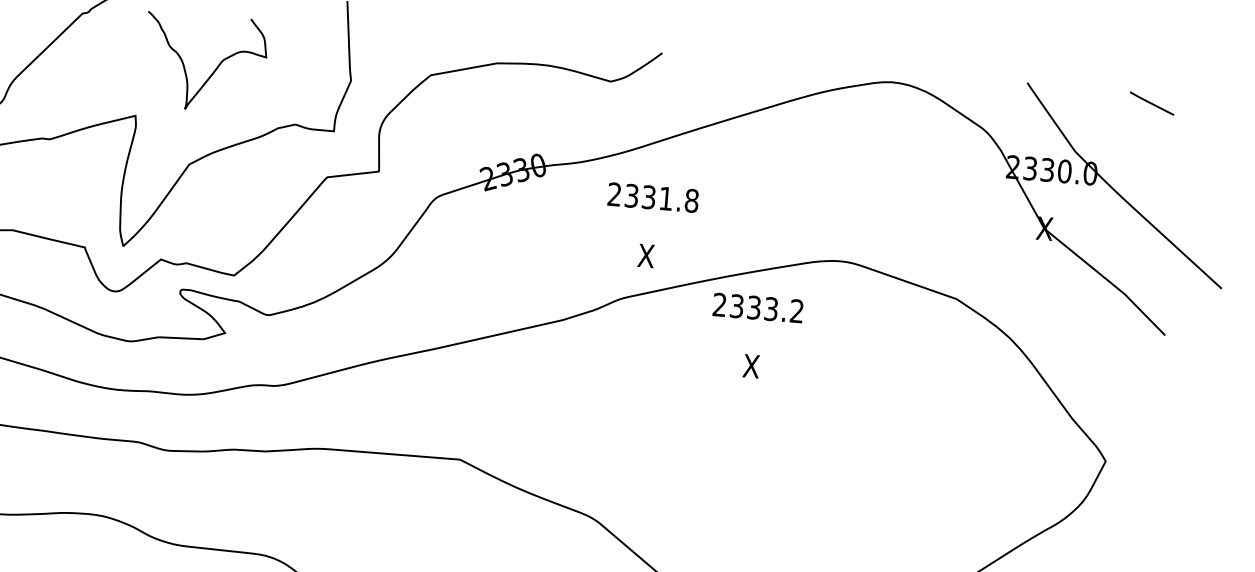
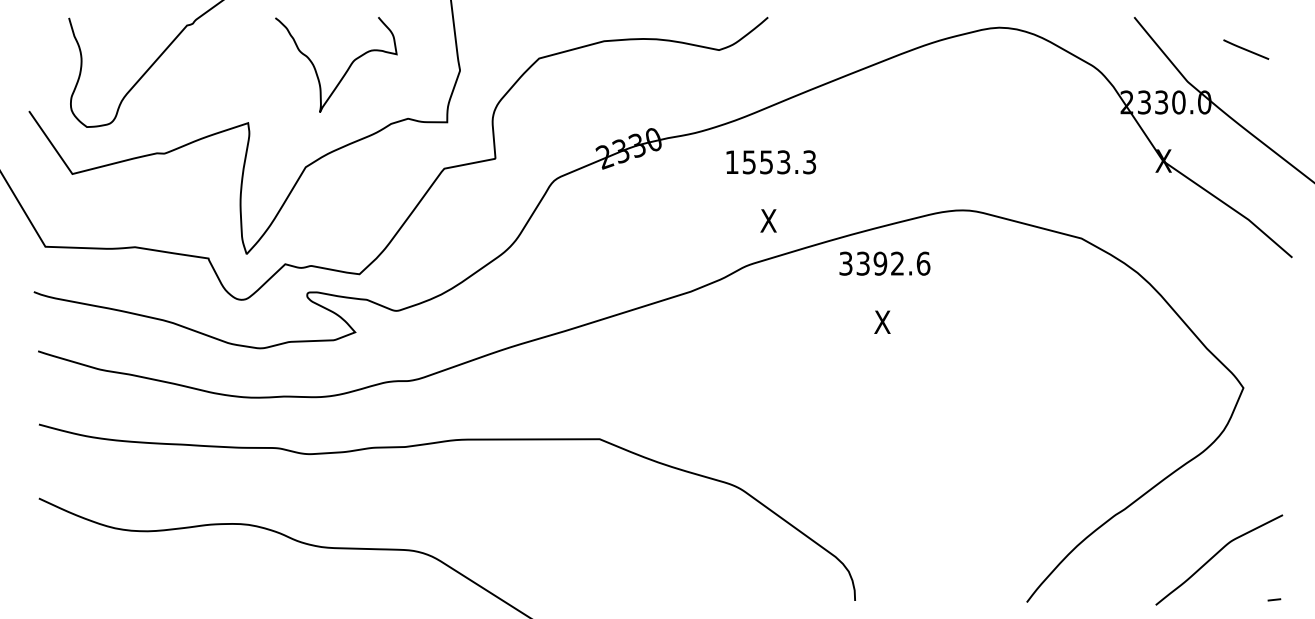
curve: (213, 70) -> (345, 71), moved
line: (1152, 103) -> (1246, 49), moved
text: (652, 197) -> (770, 162), 2331.8 -> 1553.3
text: (758, 307) -> (884, 263), 2333.2 -> 3392.6

